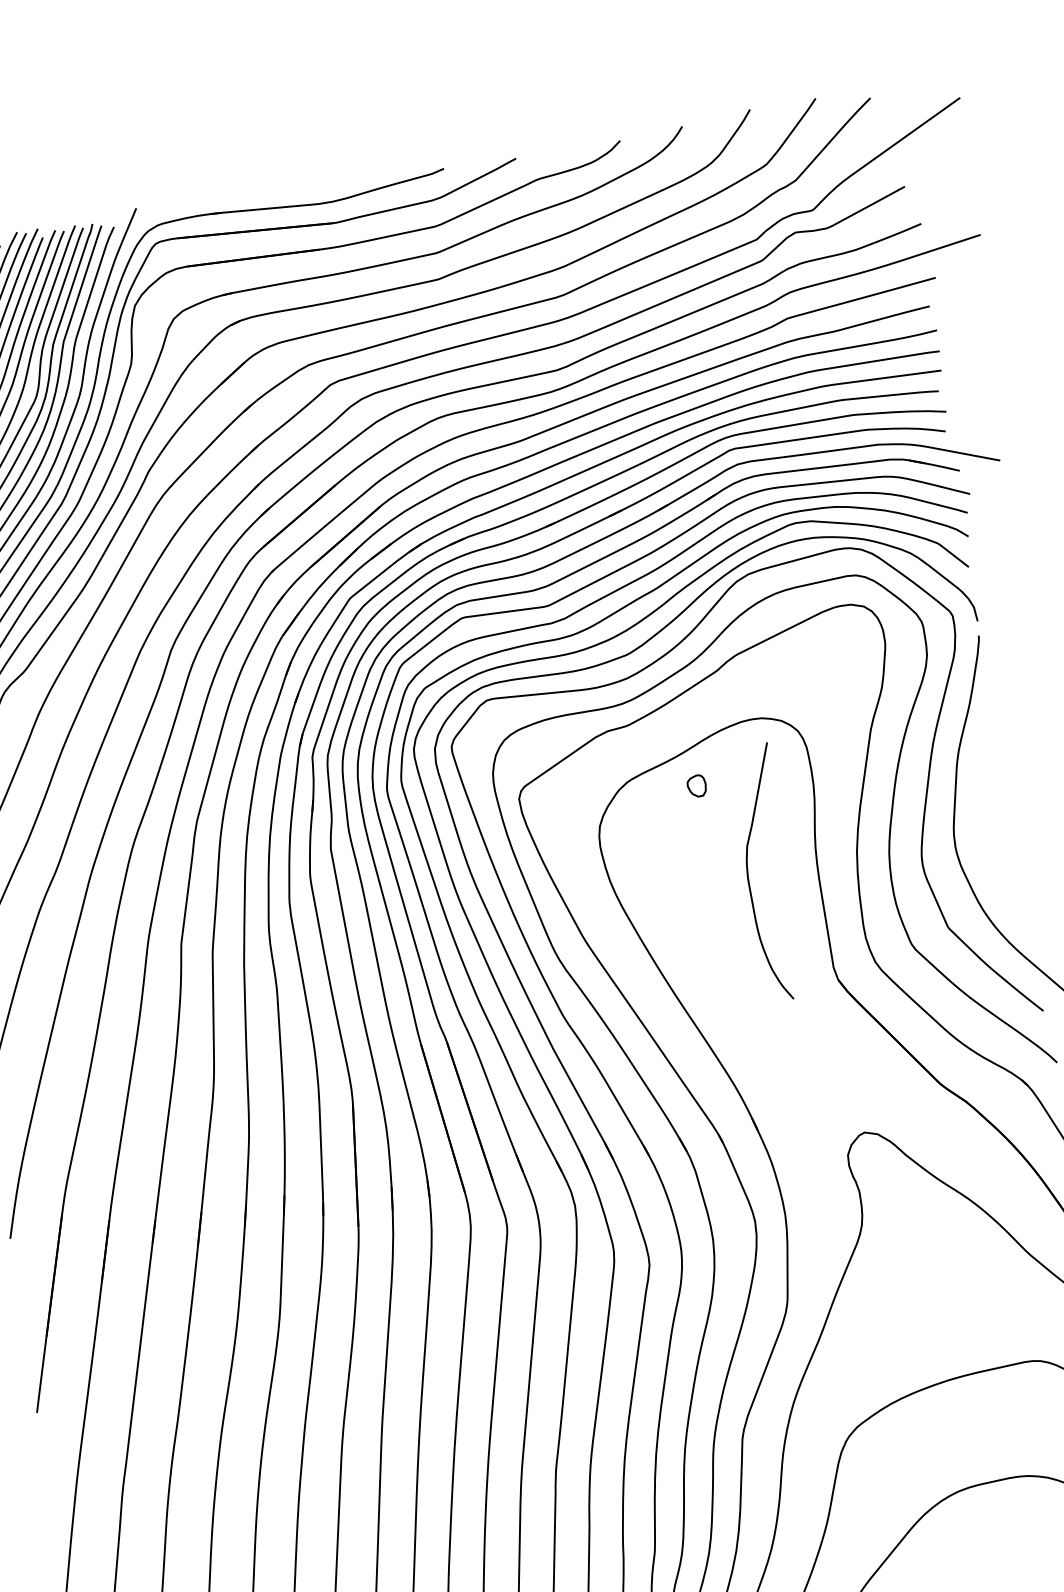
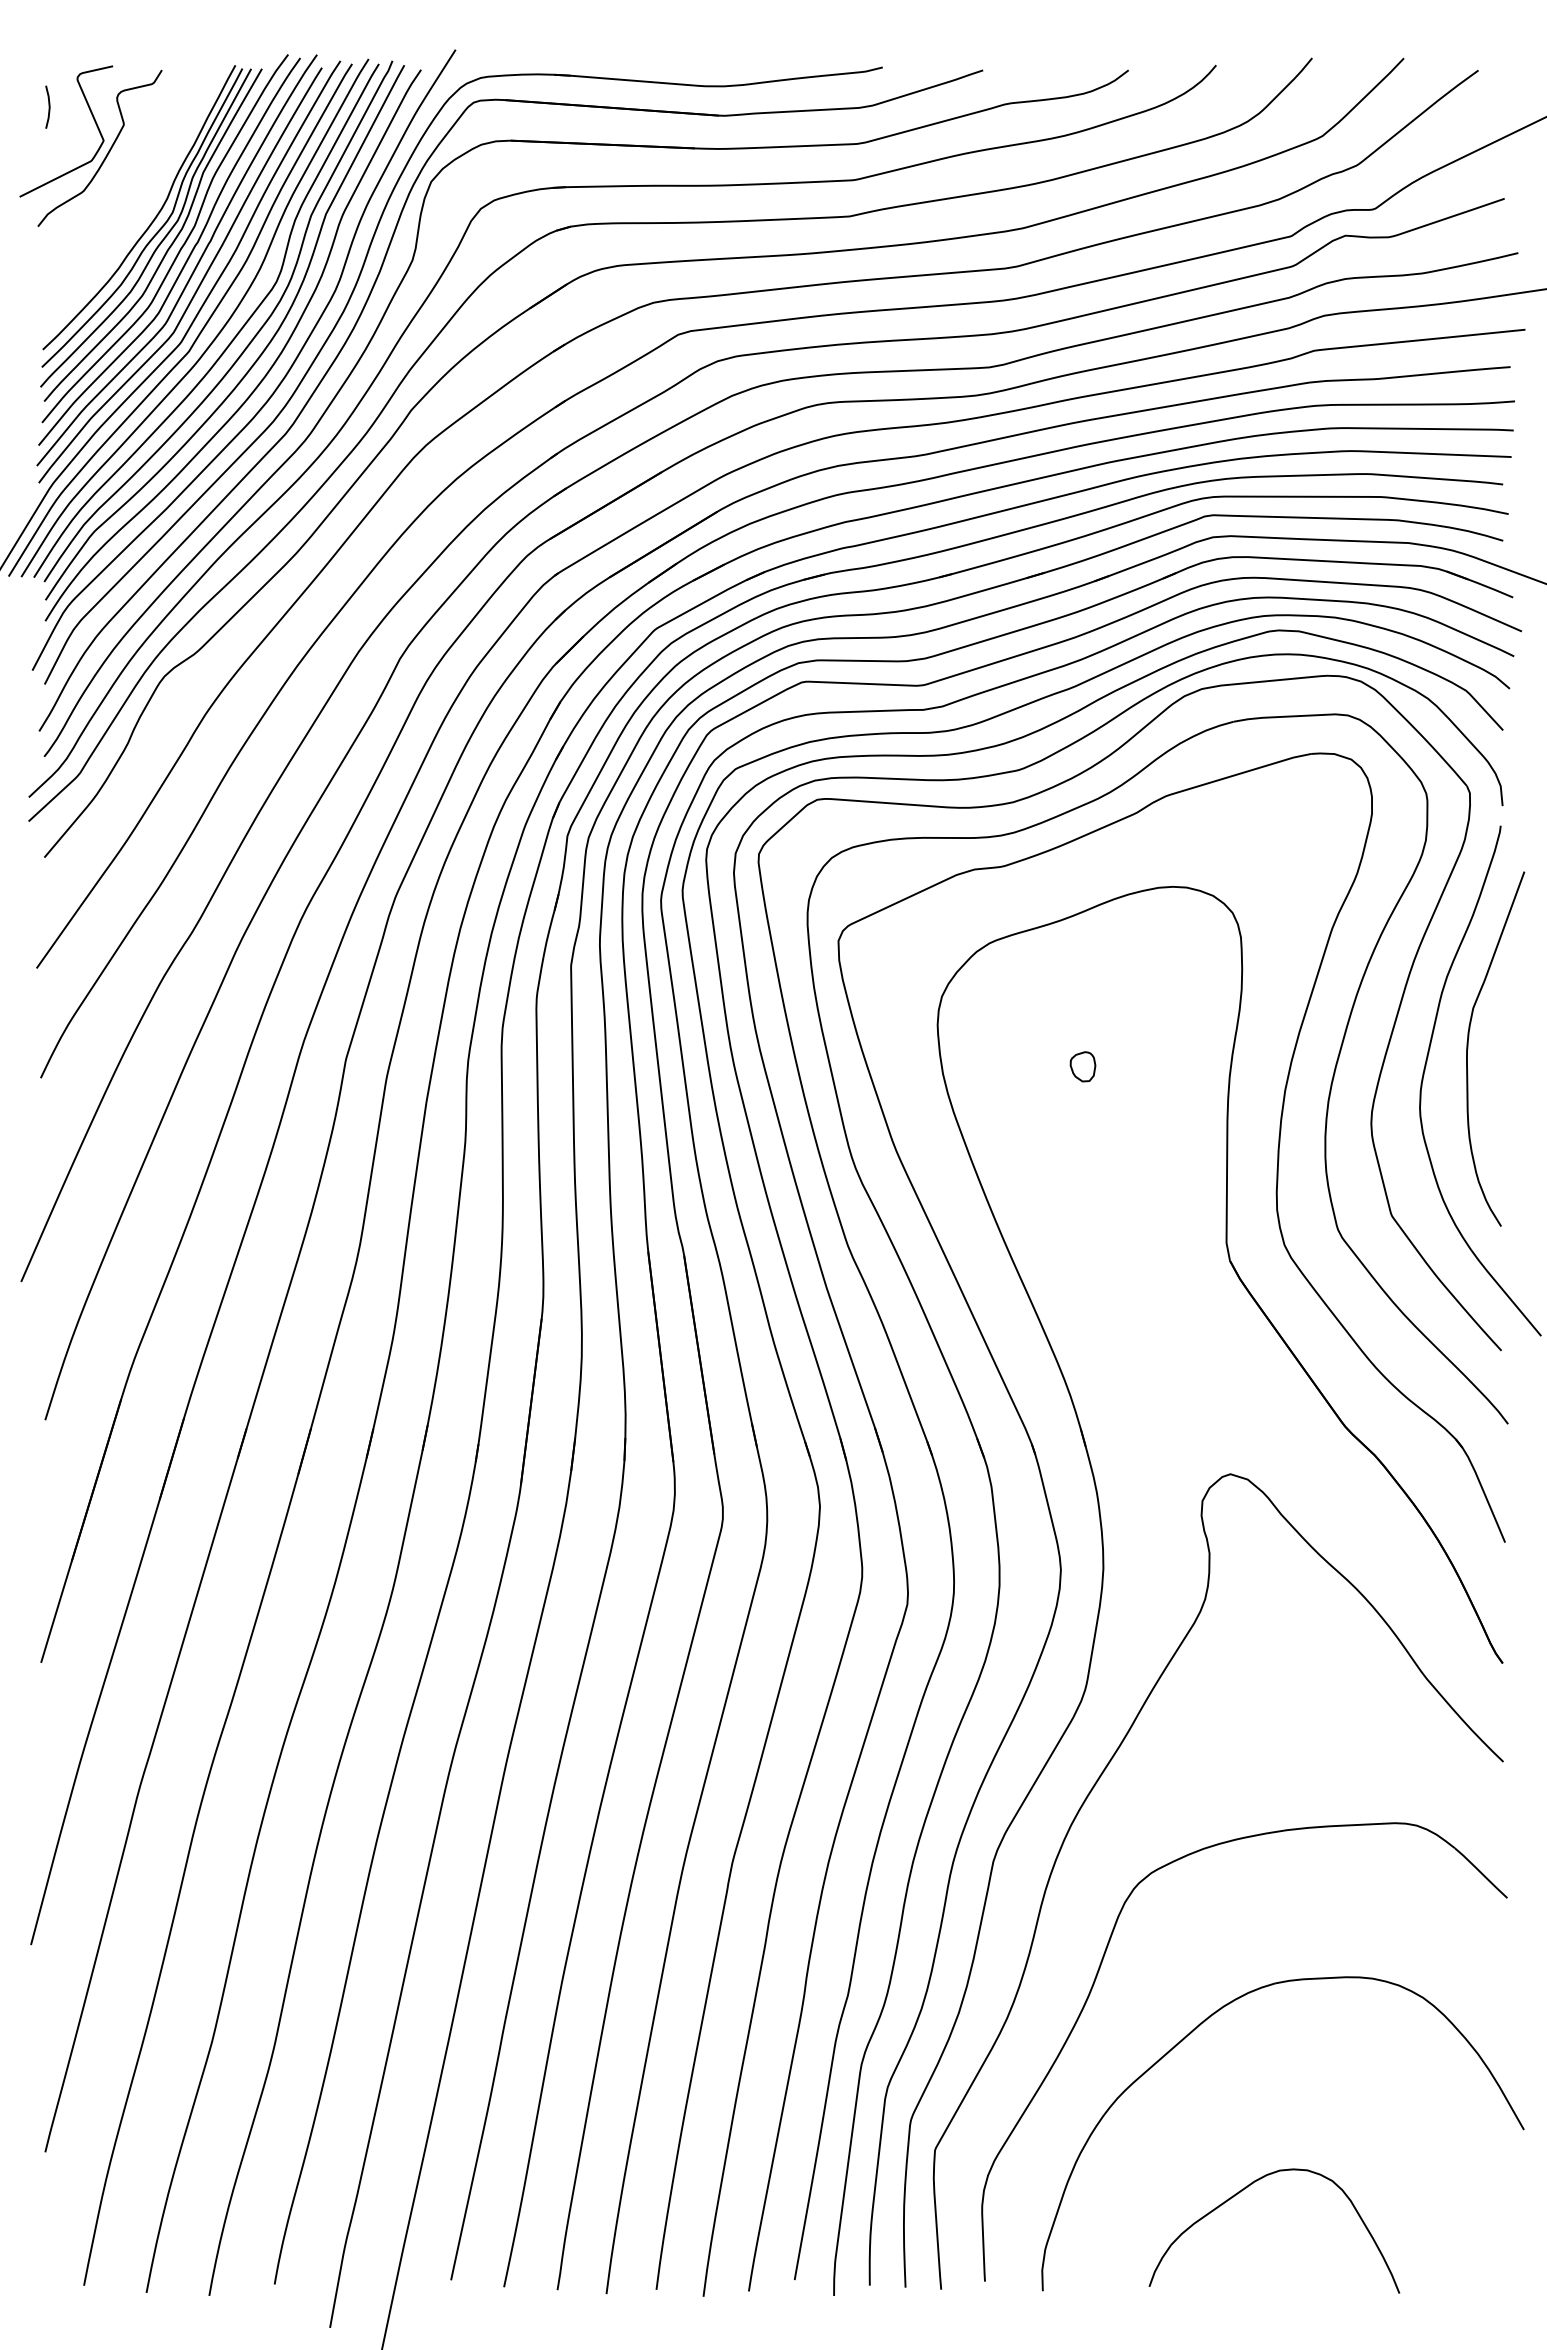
part: (696, 786) -> (1082, 1066), moved
curve: (748, 875) -> (1468, 1048), moved

